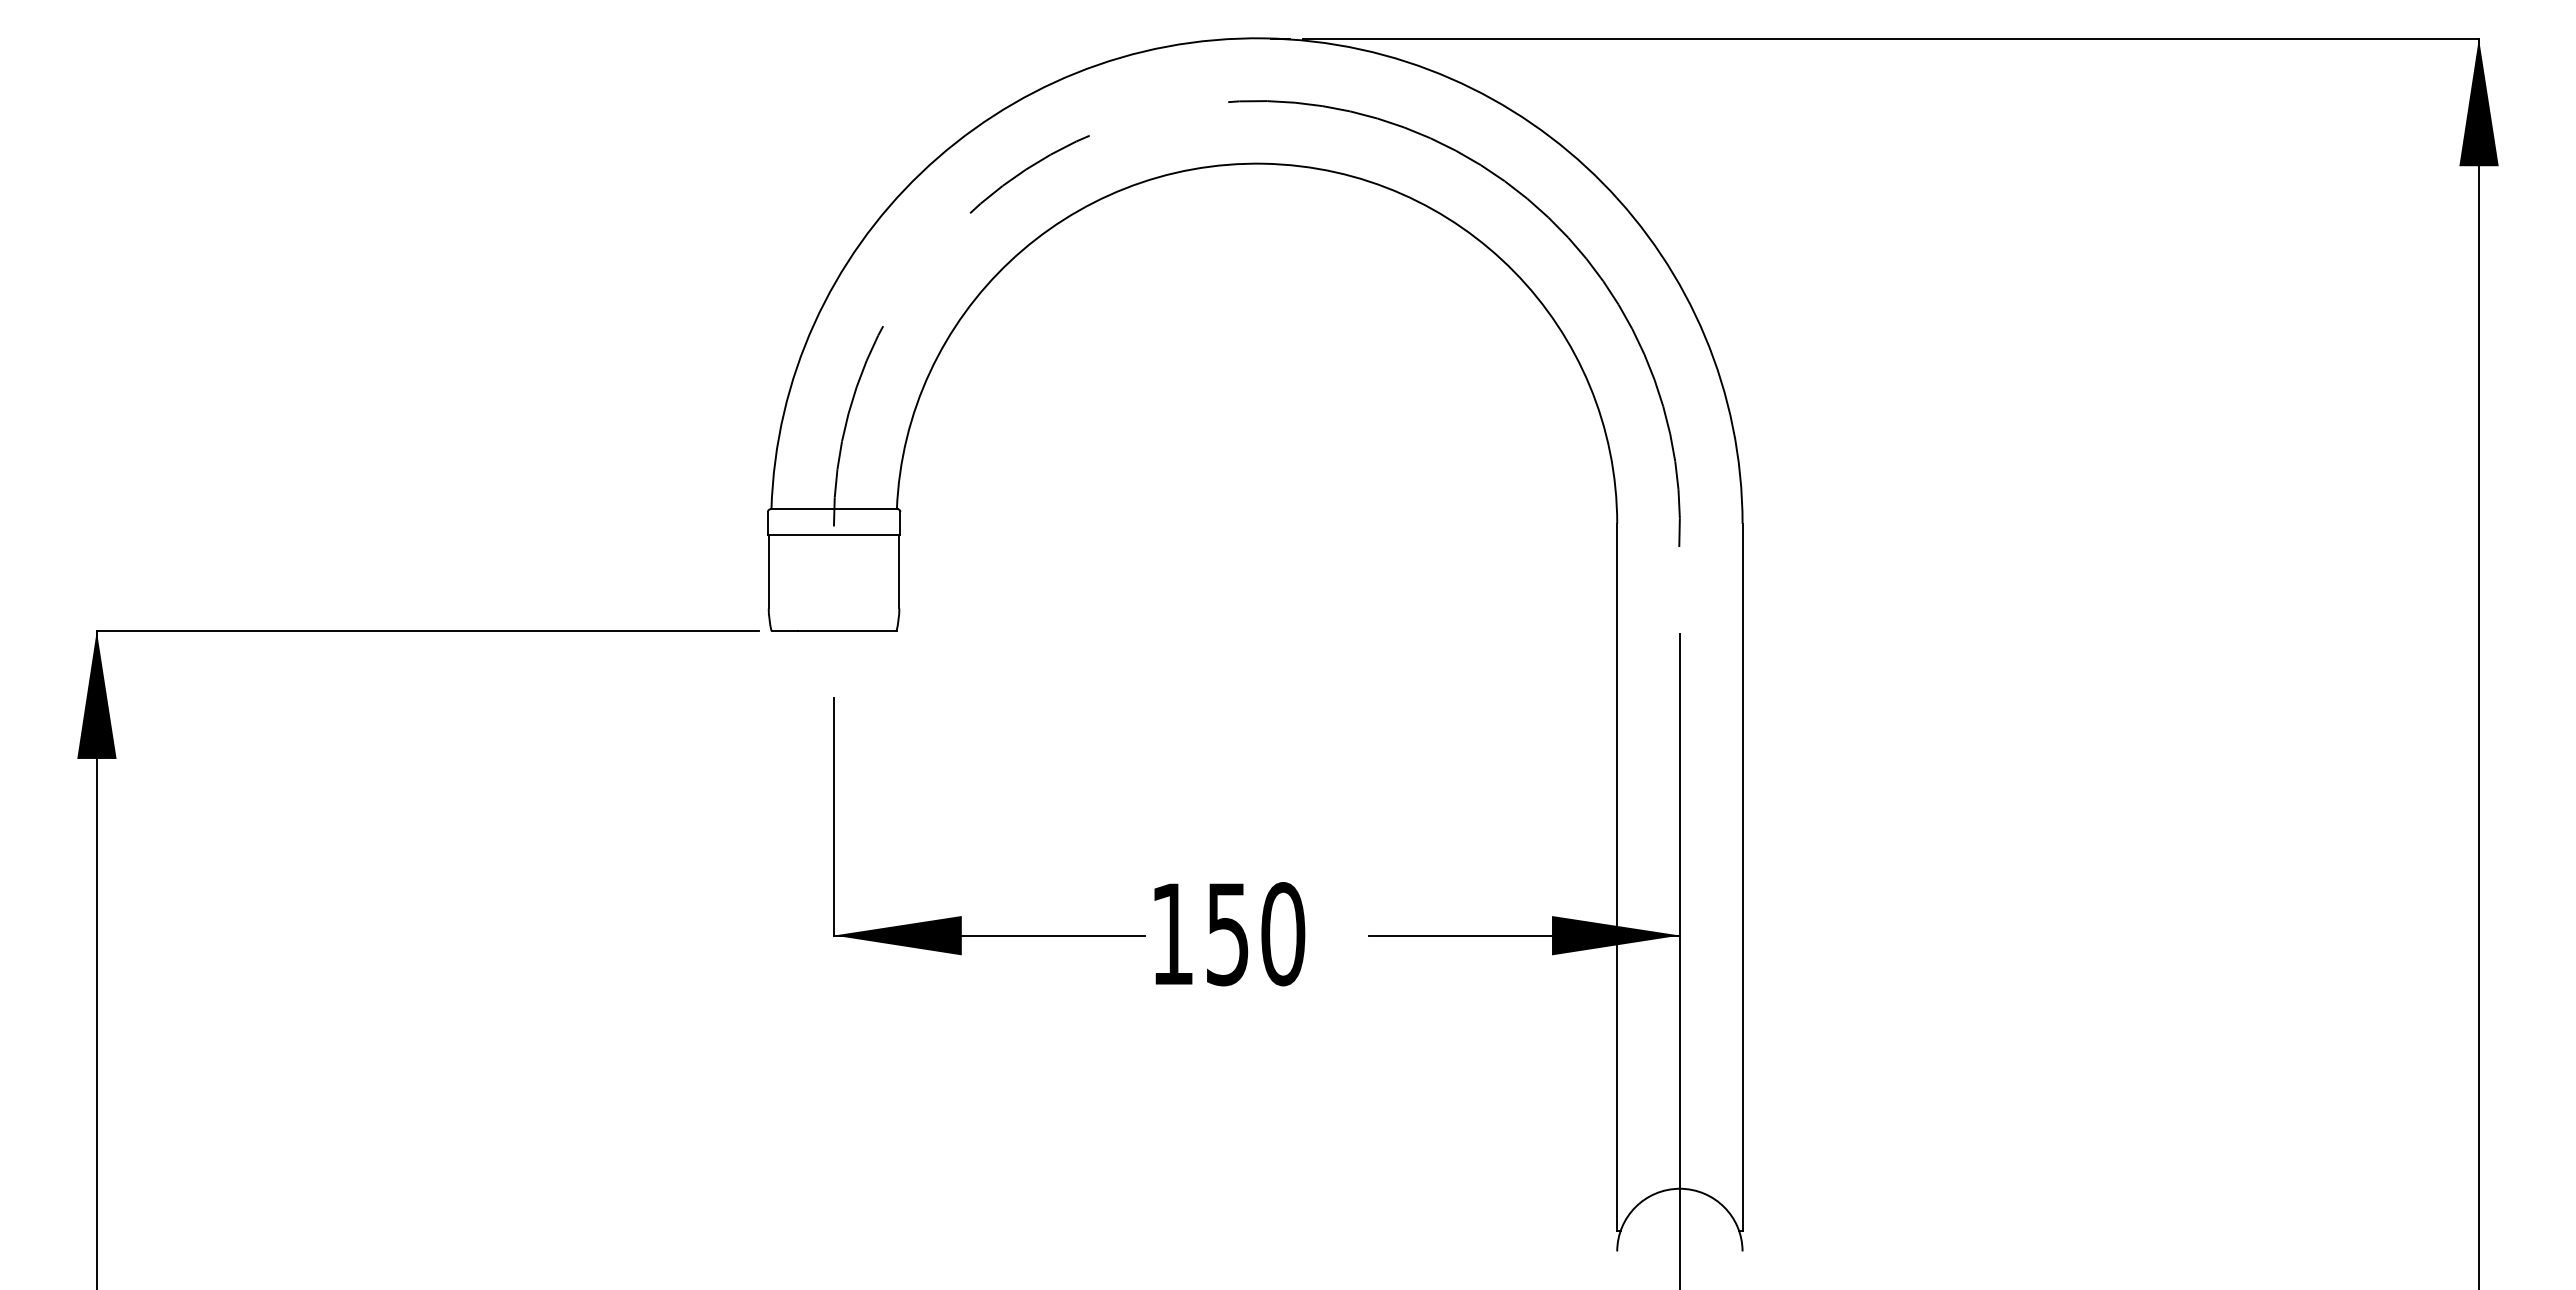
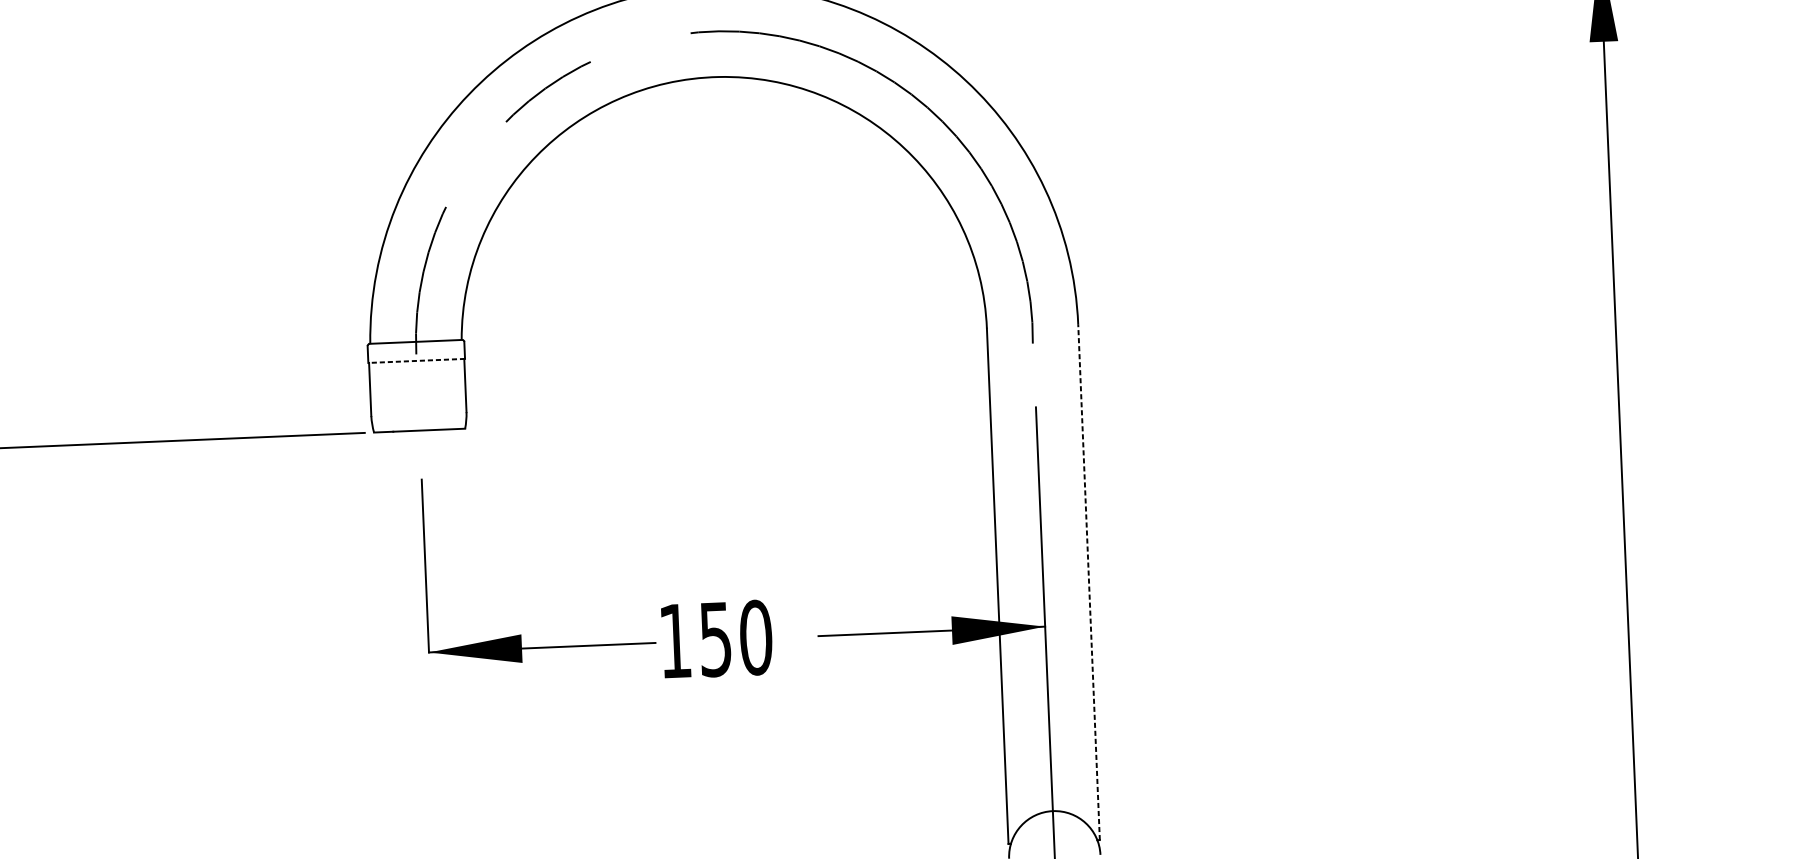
line: (833, 535) -> (416, 361), solid -> dashed
line: (1742, 877) -> (1088, 582), solid -> dashed

